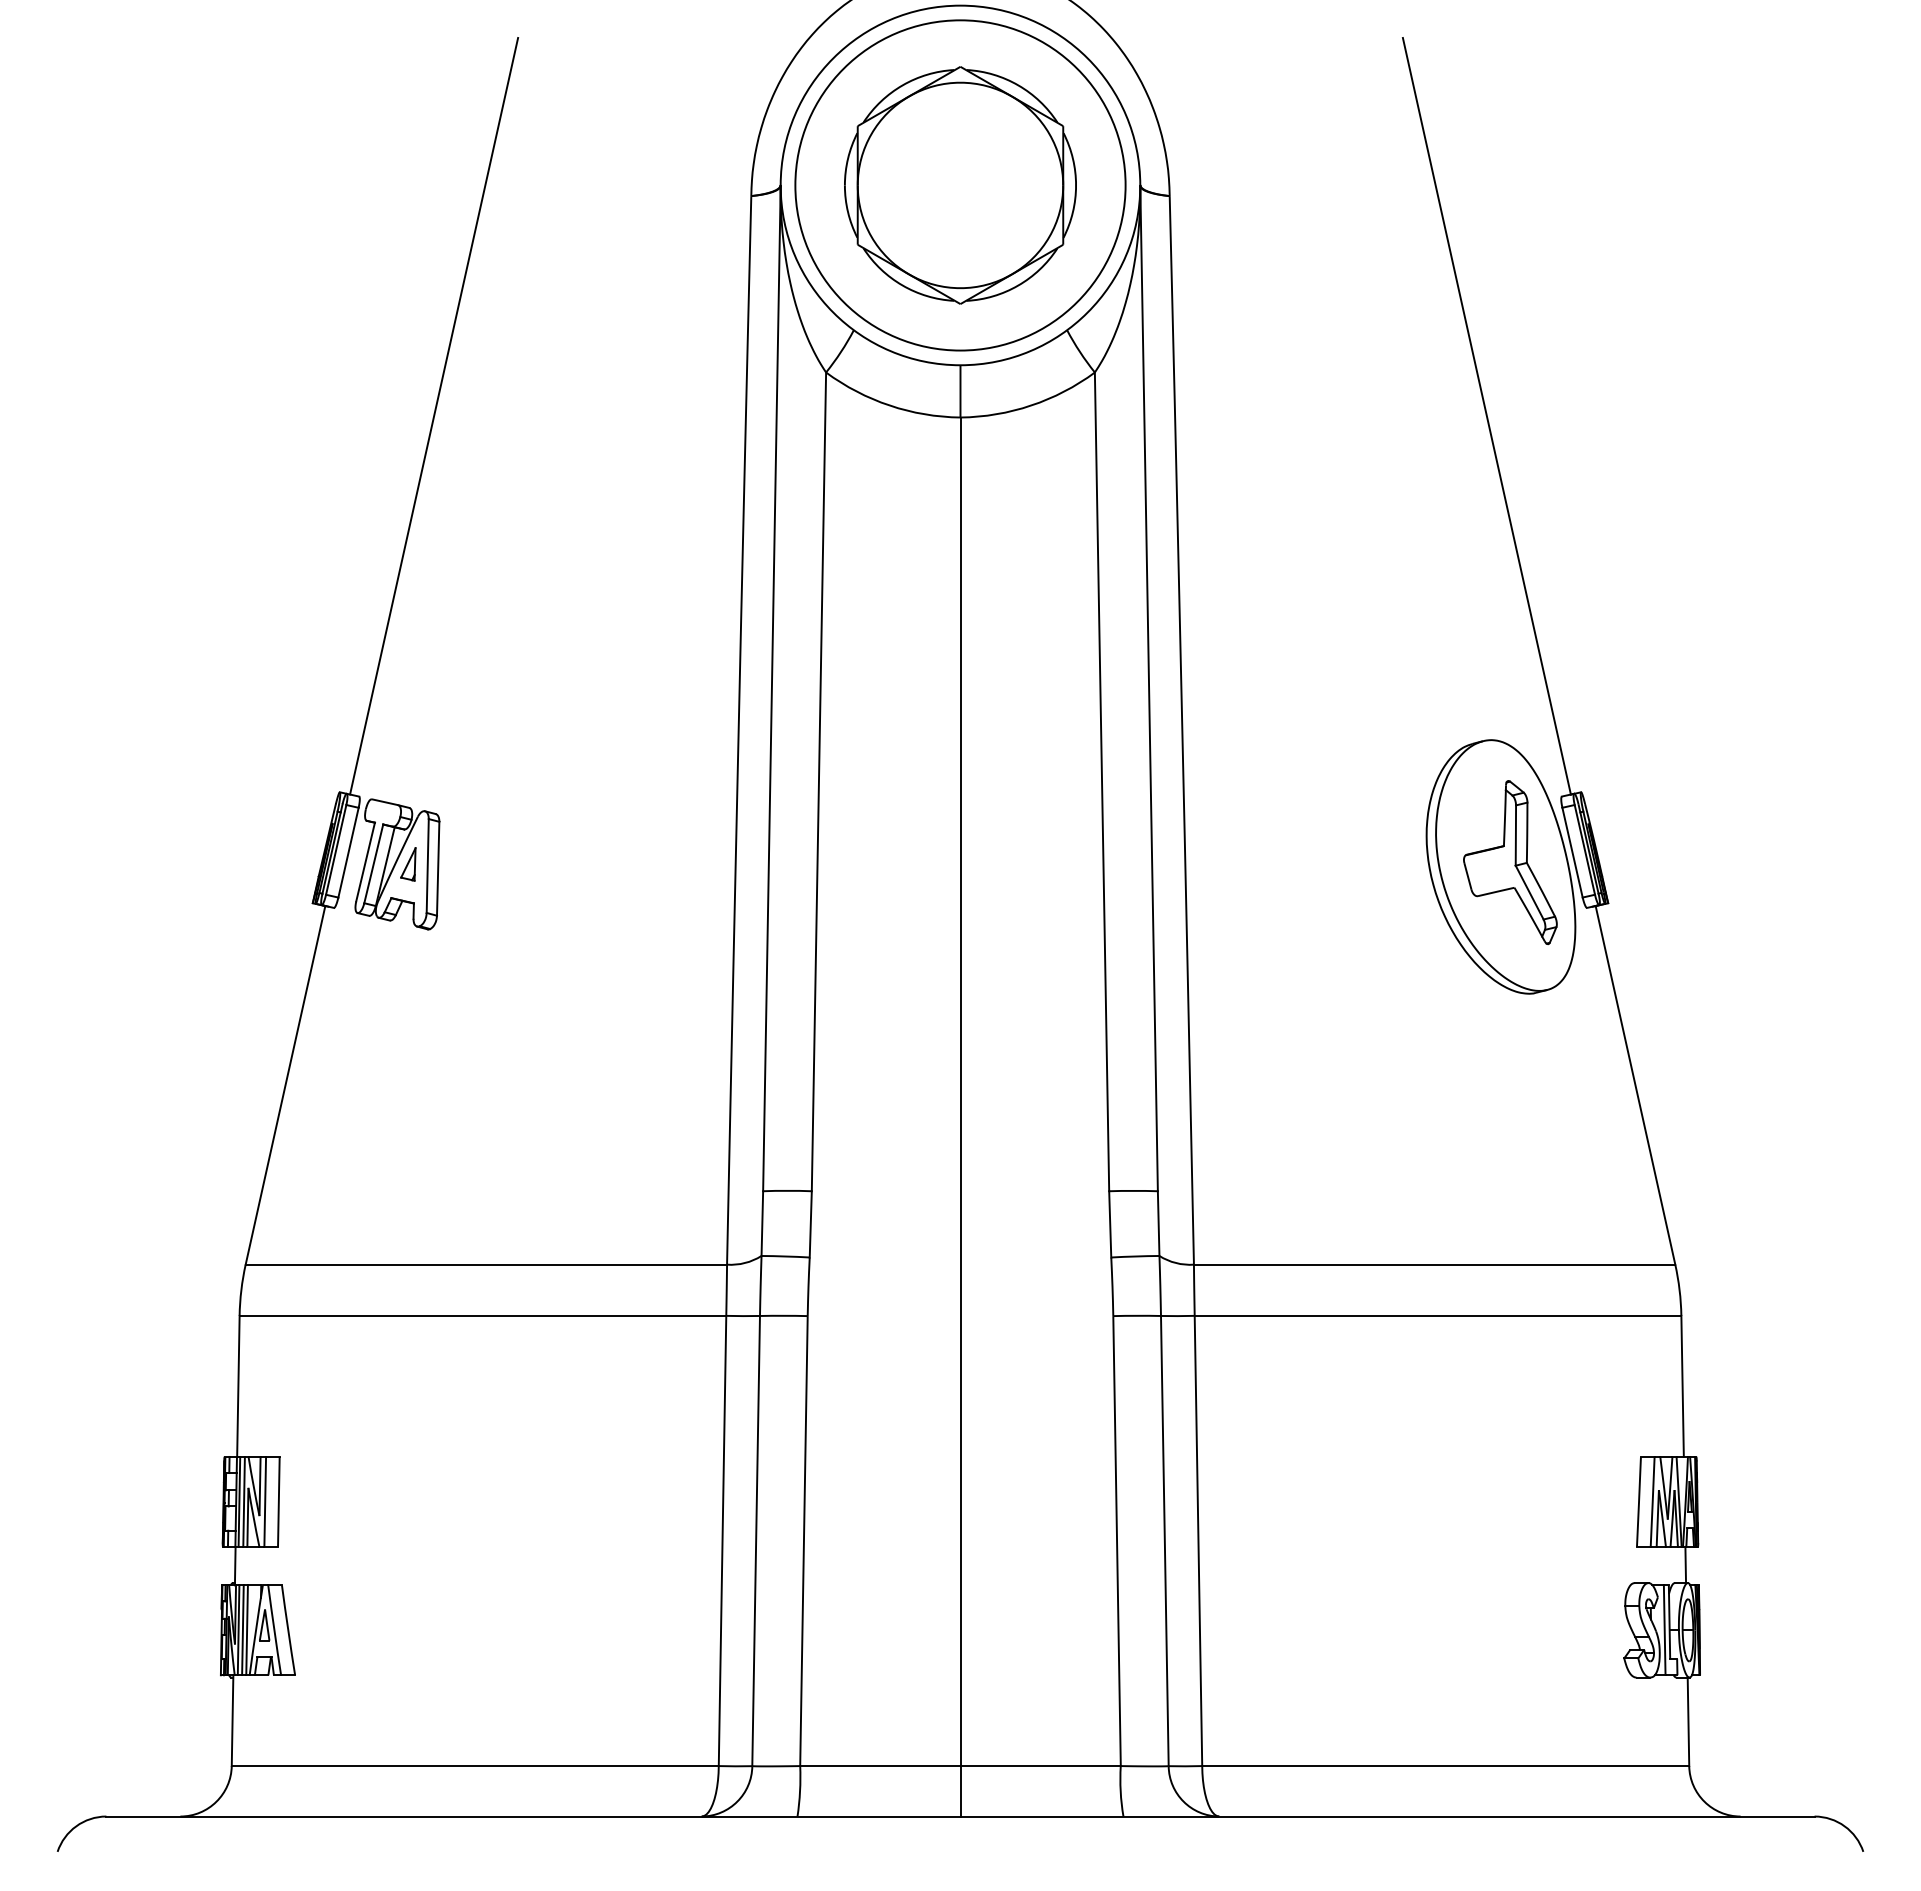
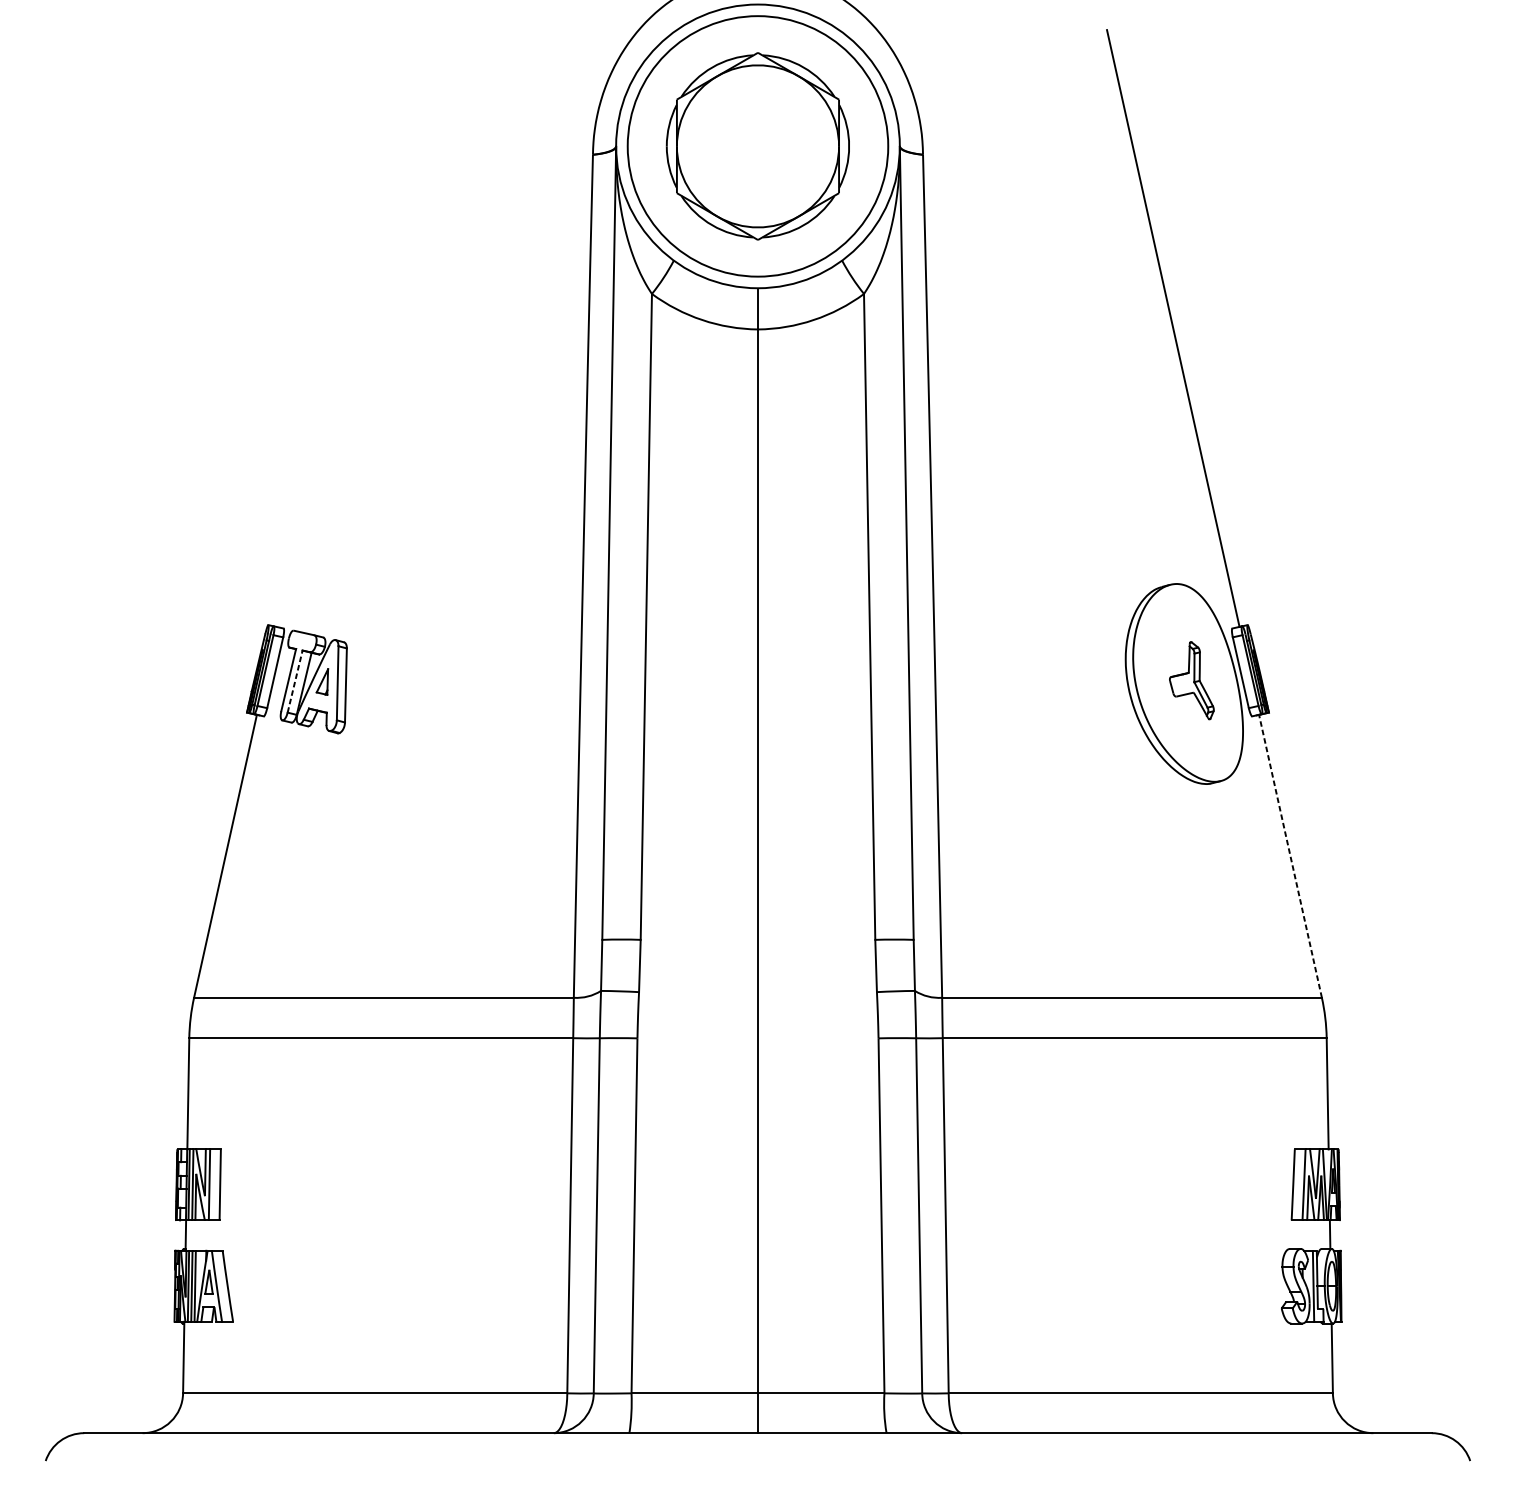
line: (434, 415) -> (343, 327), removed
part: (1510, 862) -> (1191, 680), size x0.6
line: (373, 863) -> (294, 681), solid -> dashed
line: (1635, 1085) -> (1290, 856), solid -> dashed

